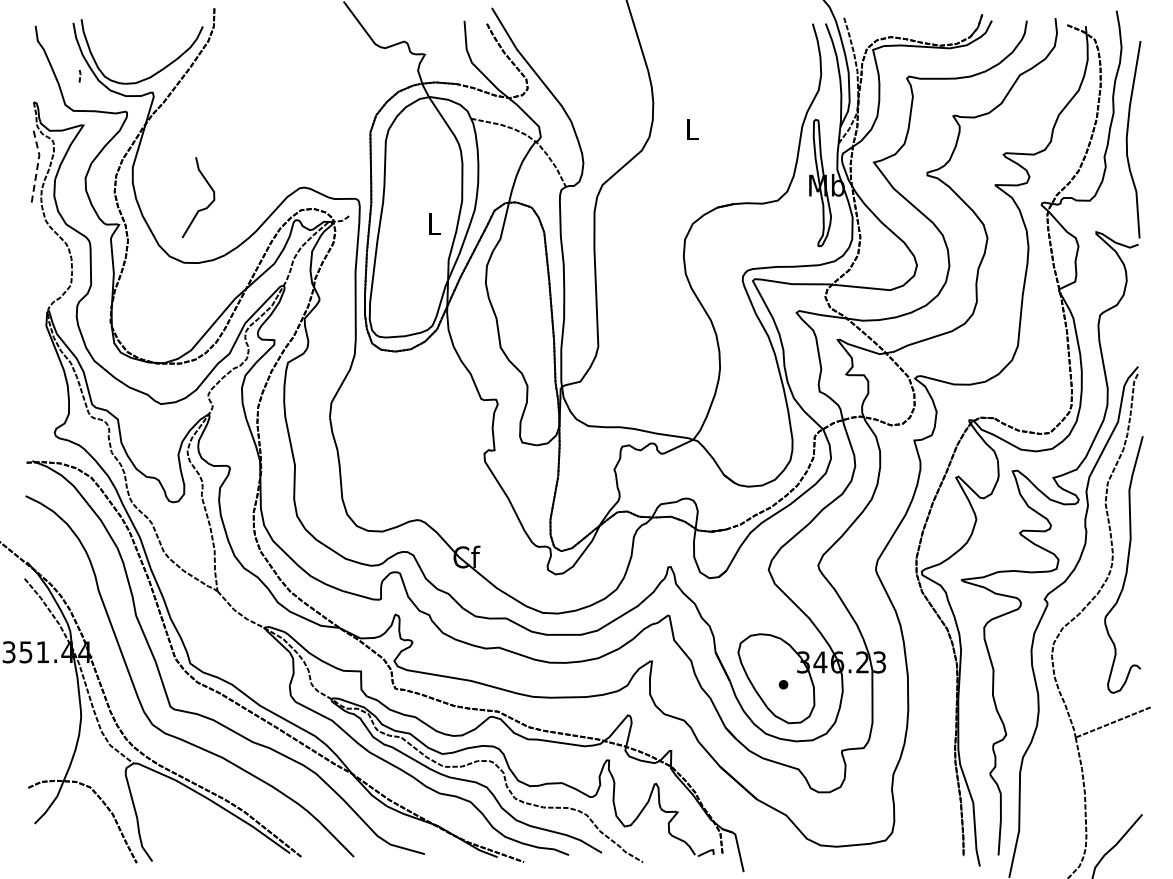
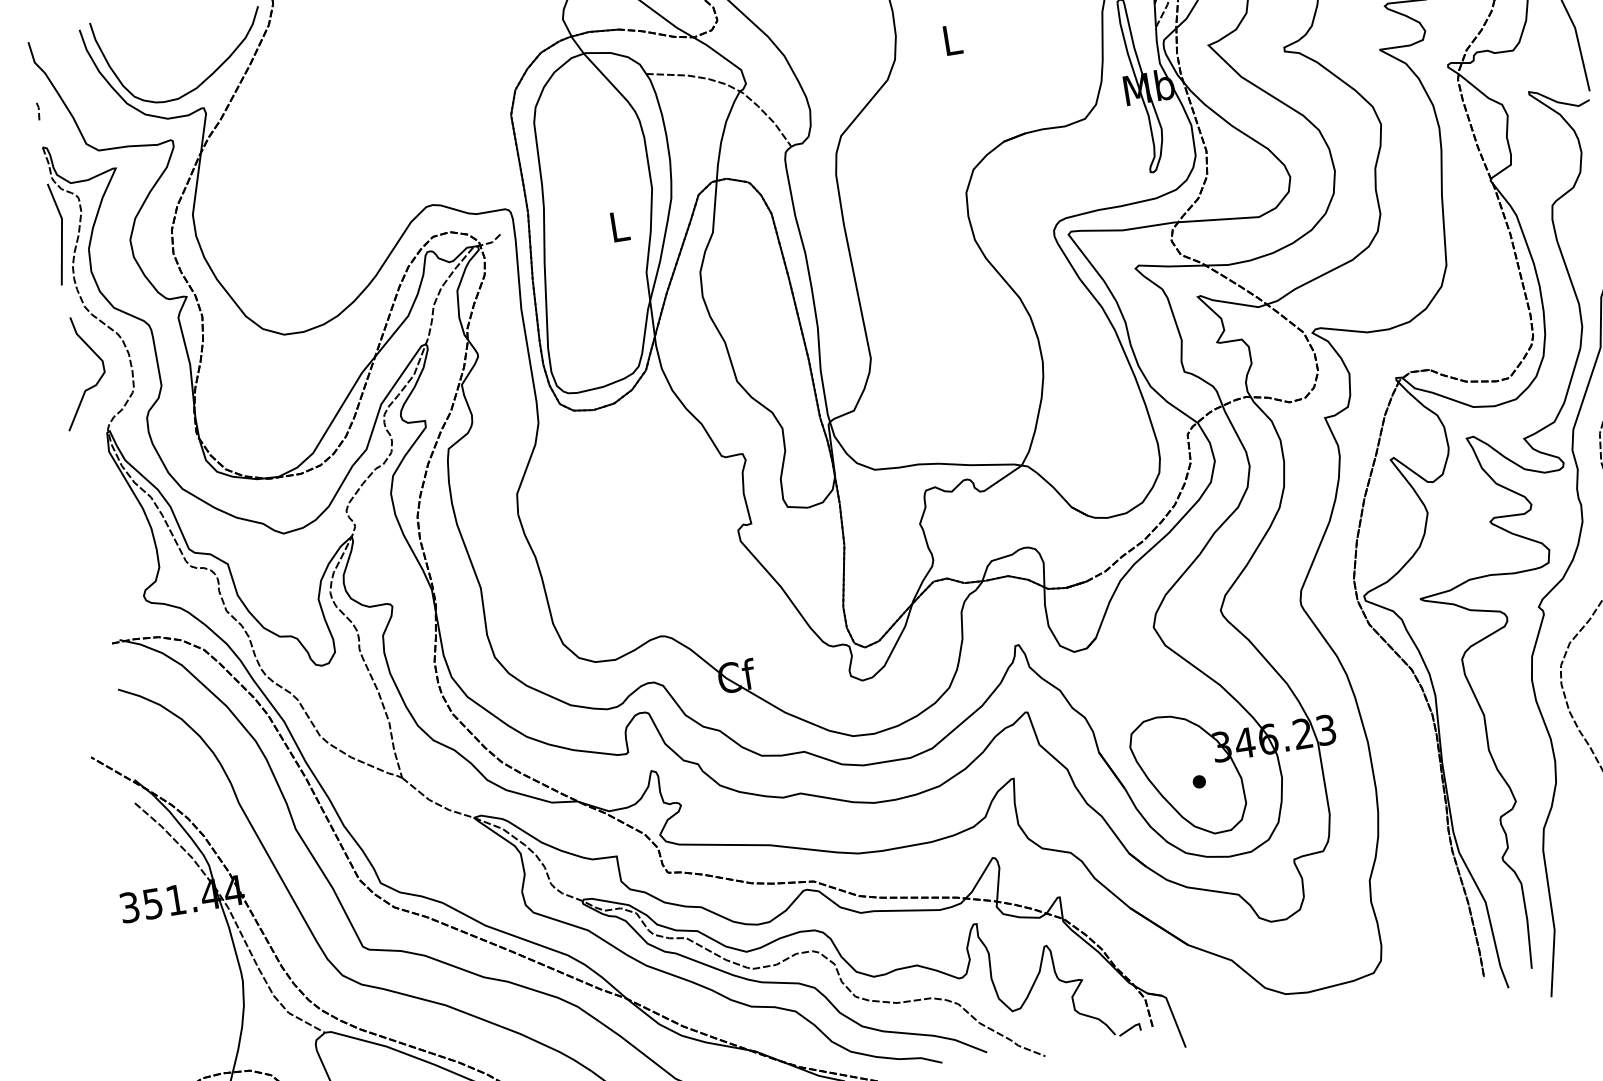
line: (79, 74) -> (37, 109), moved
line: (37, 164) -> (61, 232), dashed -> solid
curve: (202, 208) -> (90, 386), moved

